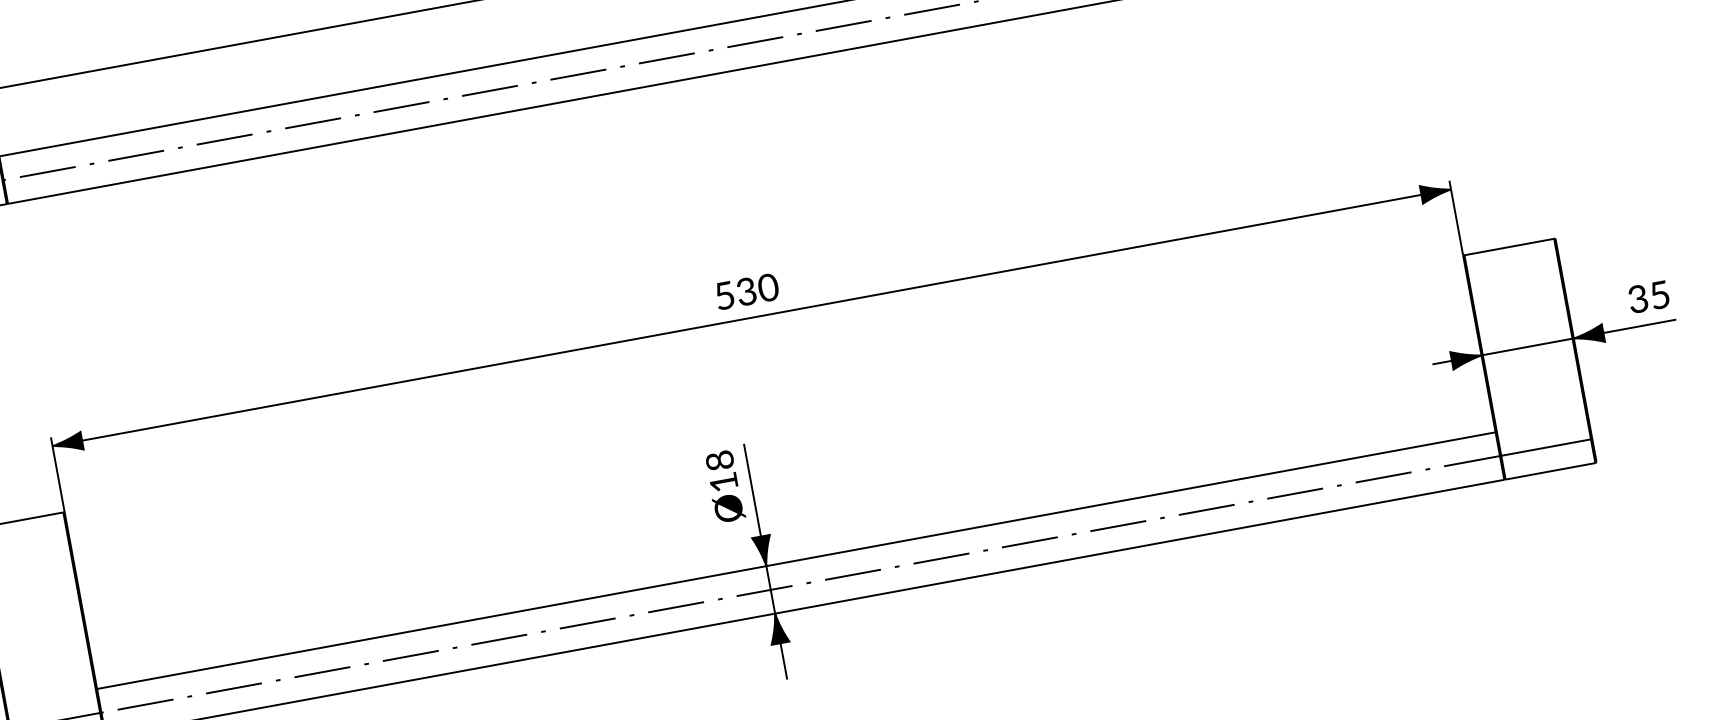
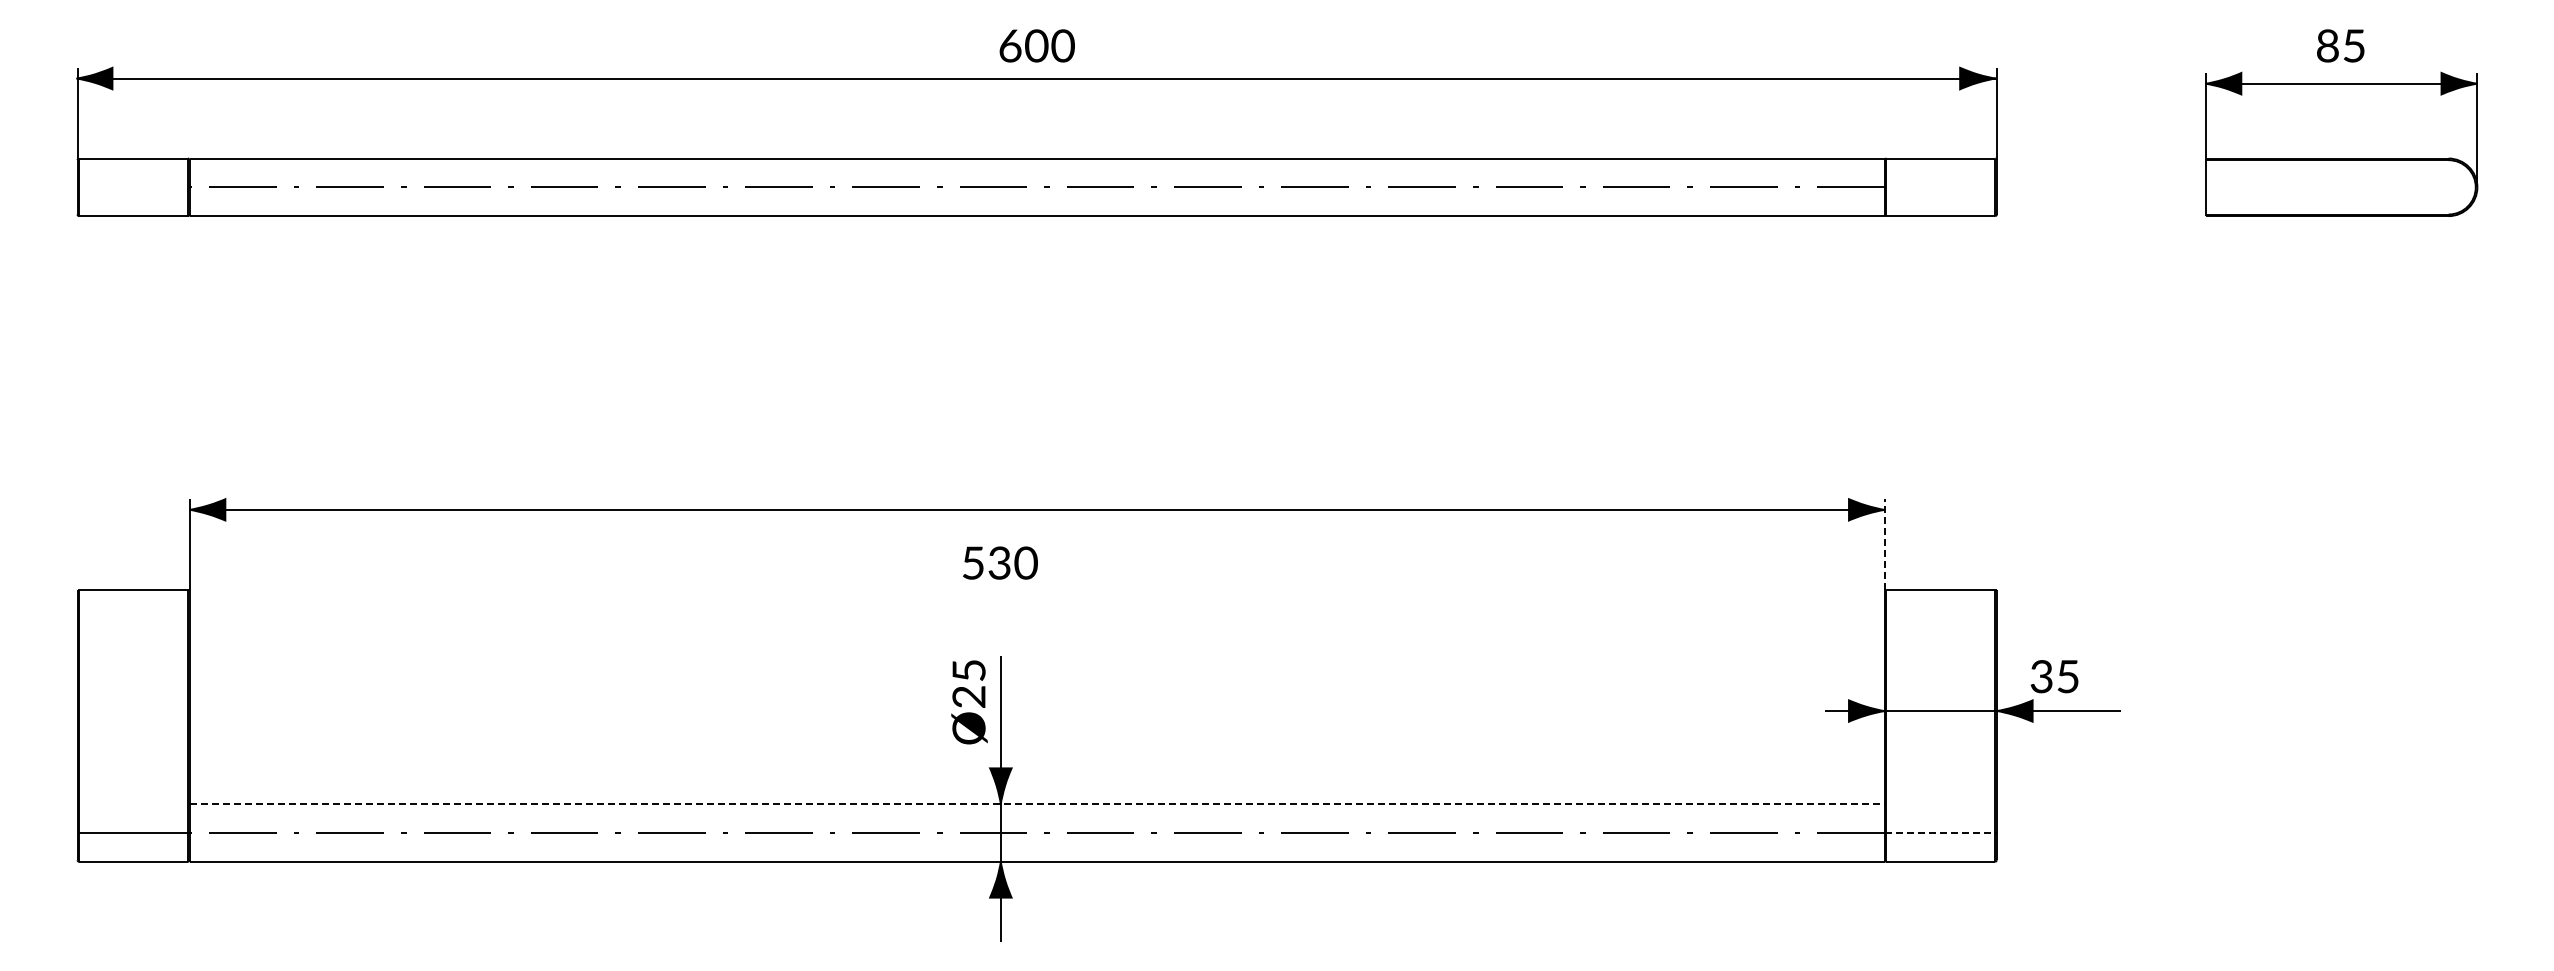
line: (1456, 218) -> (1884, 544), solid -> dashed
text: (747, 291) -> (1000, 562), moved
text: (1648, 297) -> (2054, 676), moved
line: (1545, 448) -> (1940, 833), solid -> dashed
text: (721, 471) -> (968, 683), Ø18 -> Ø25
line: (796, 560) -> (1037, 804), solid -> dashed

